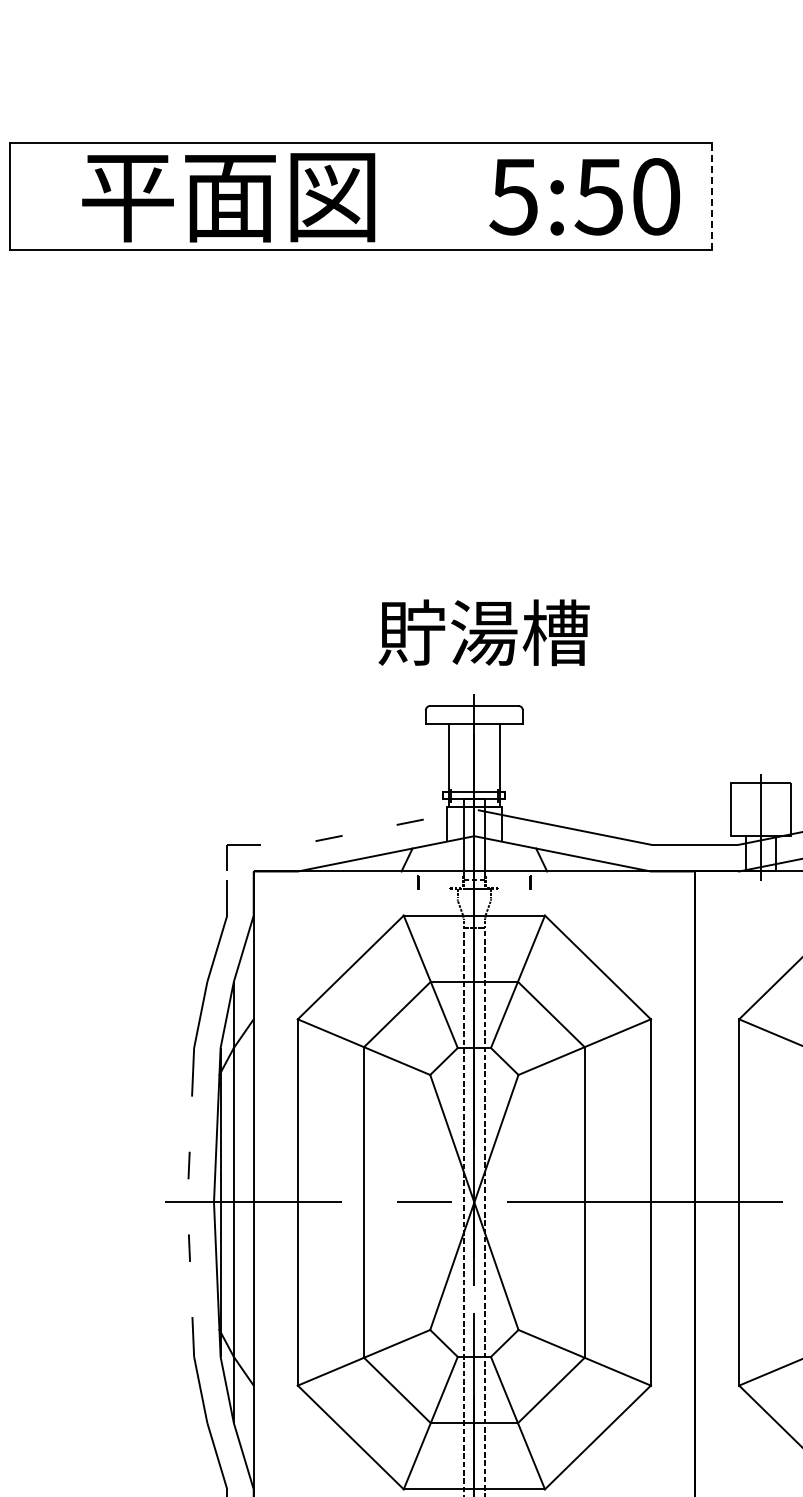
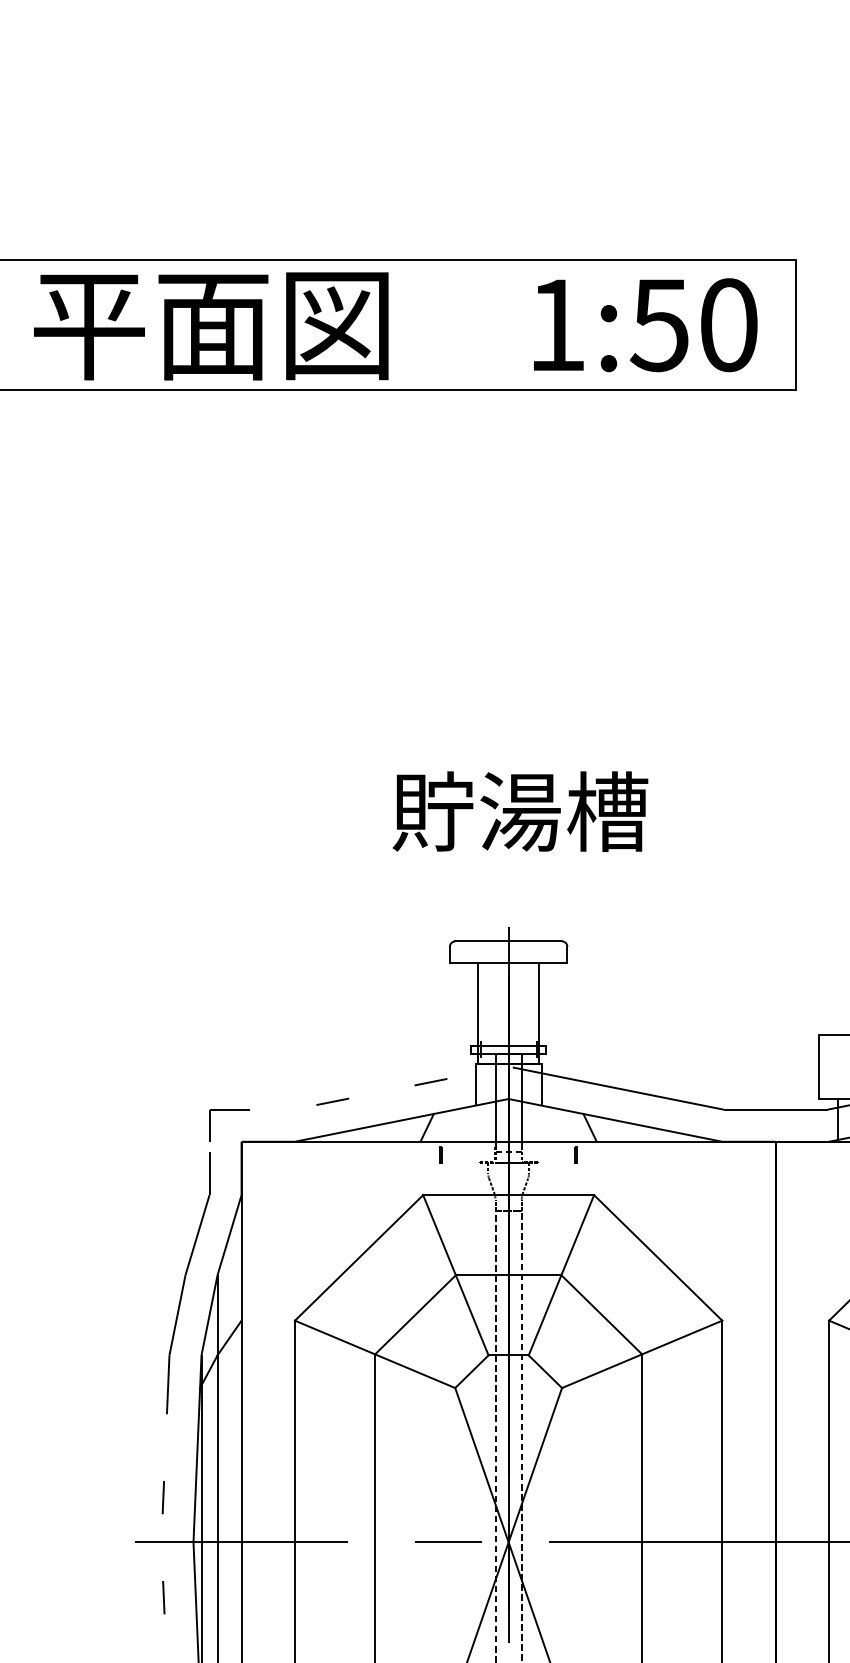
line: (711, 196) -> (795, 324), dashed -> solid
text: (513, 197) -> (555, 326), 5:50 -> 1:50
text: (483, 632) -> (519, 811), moved

